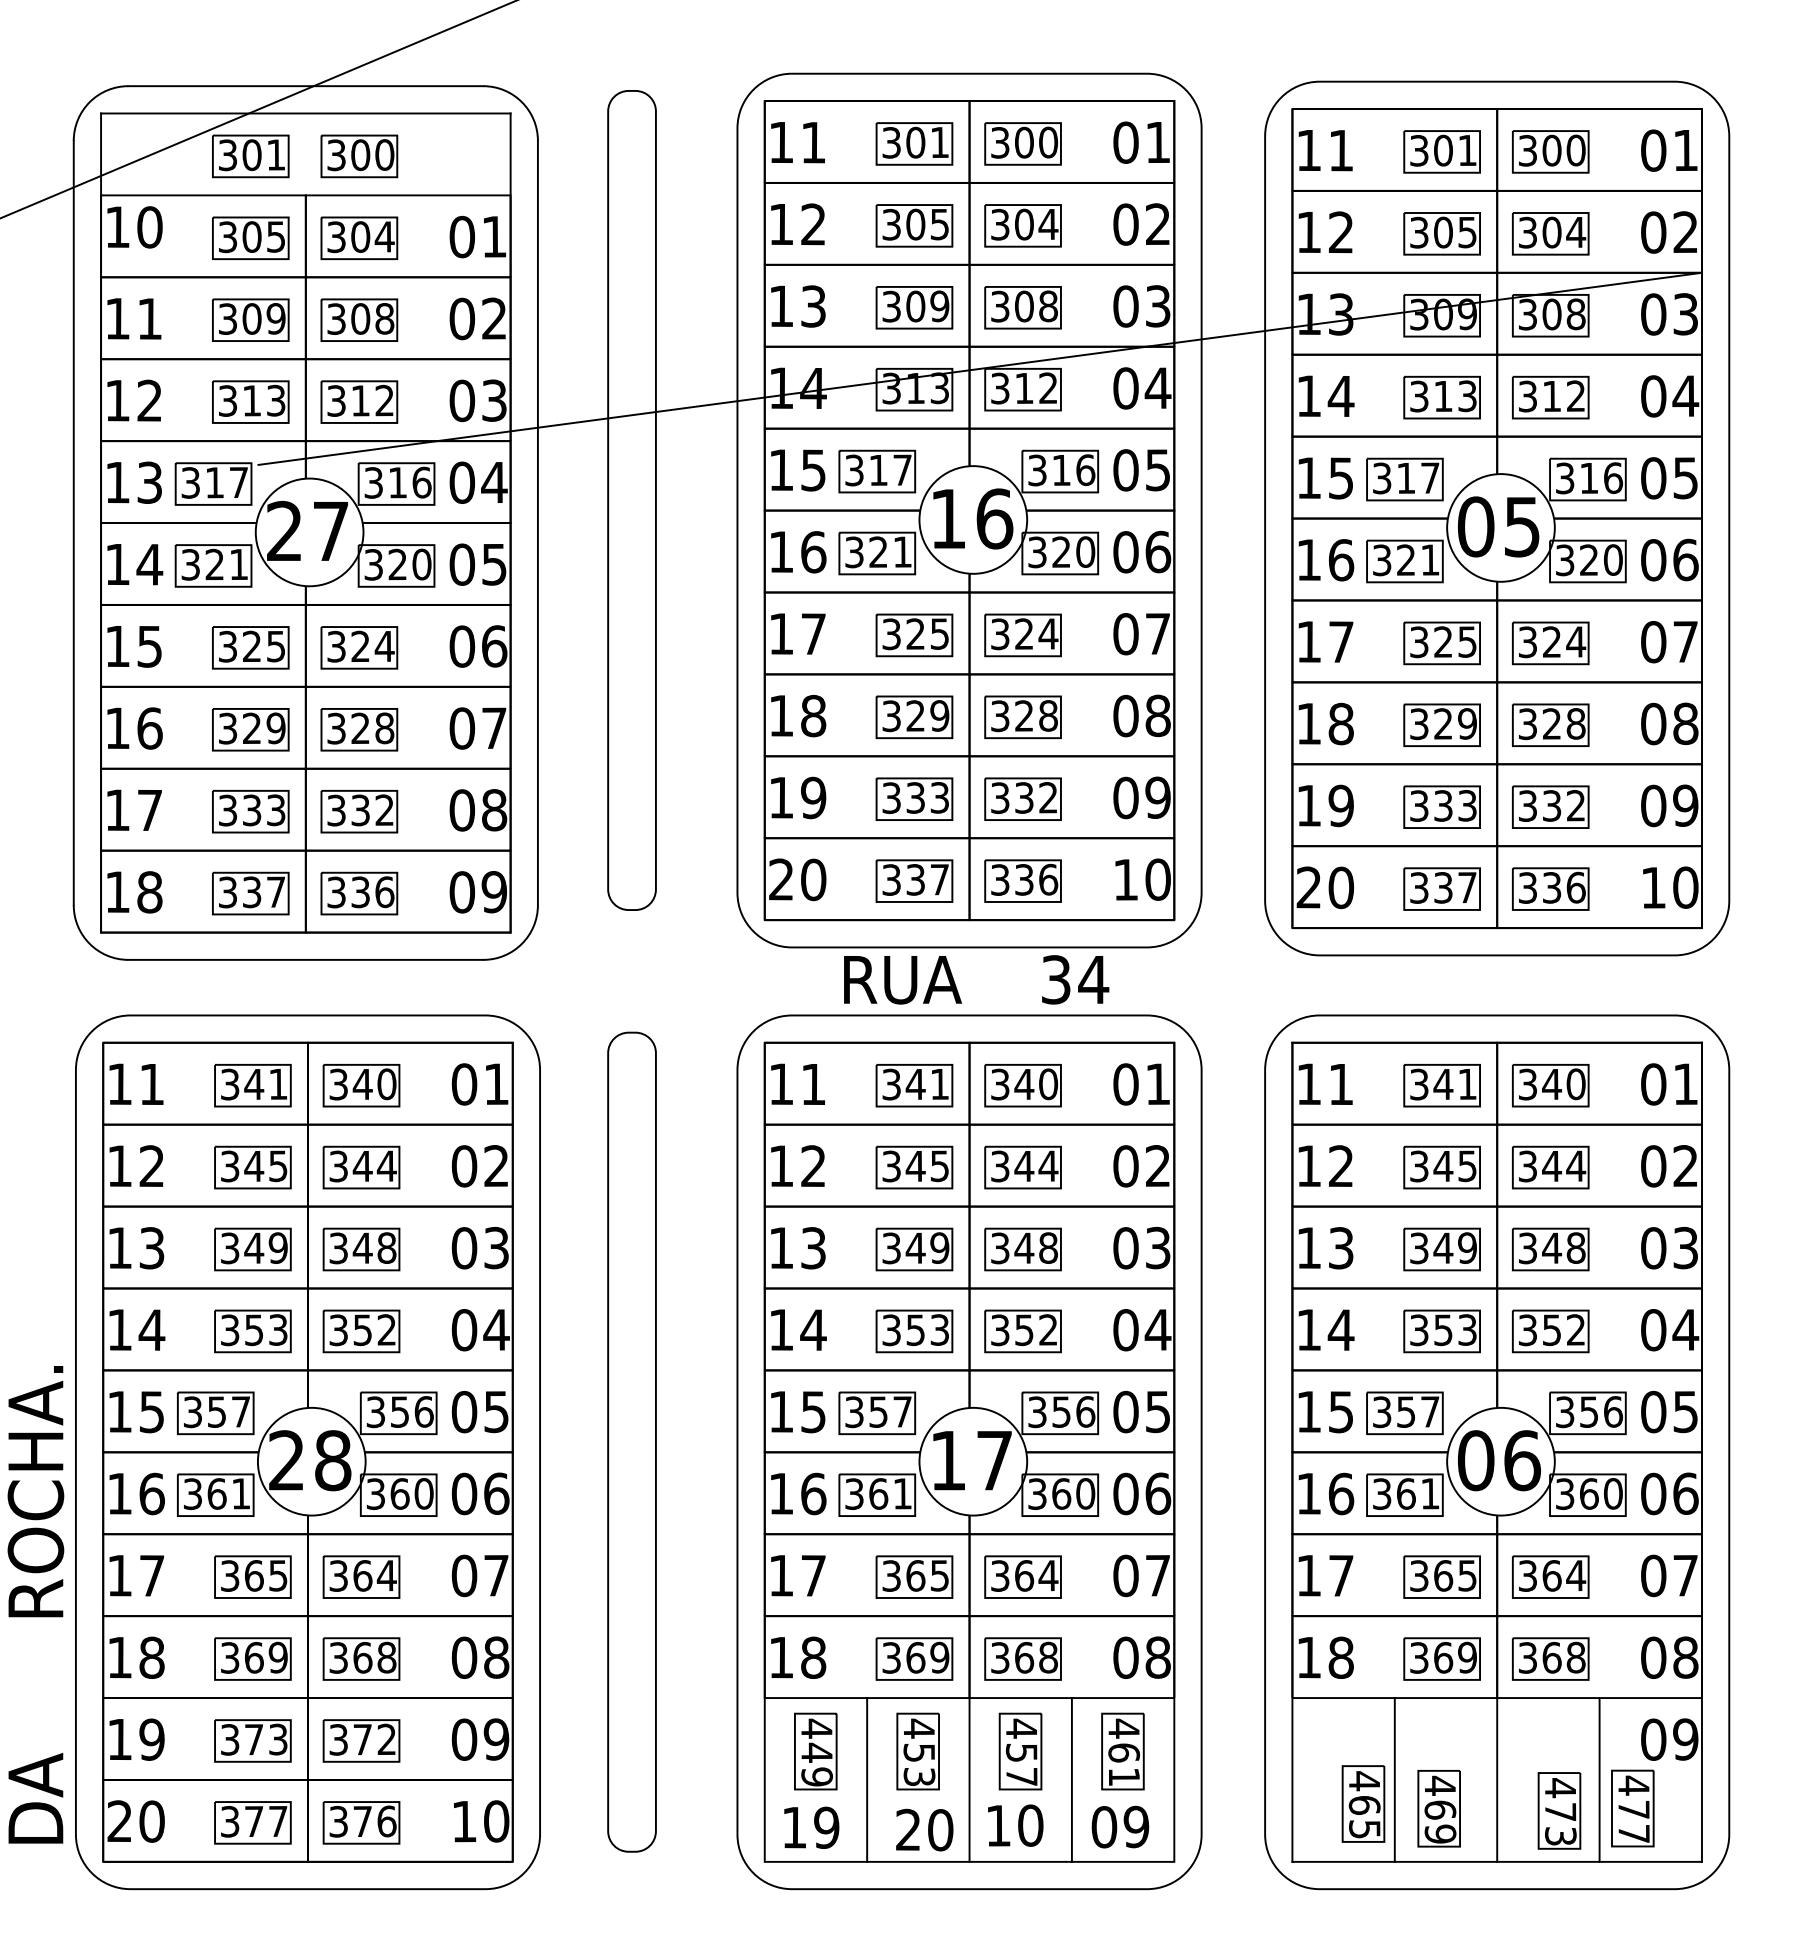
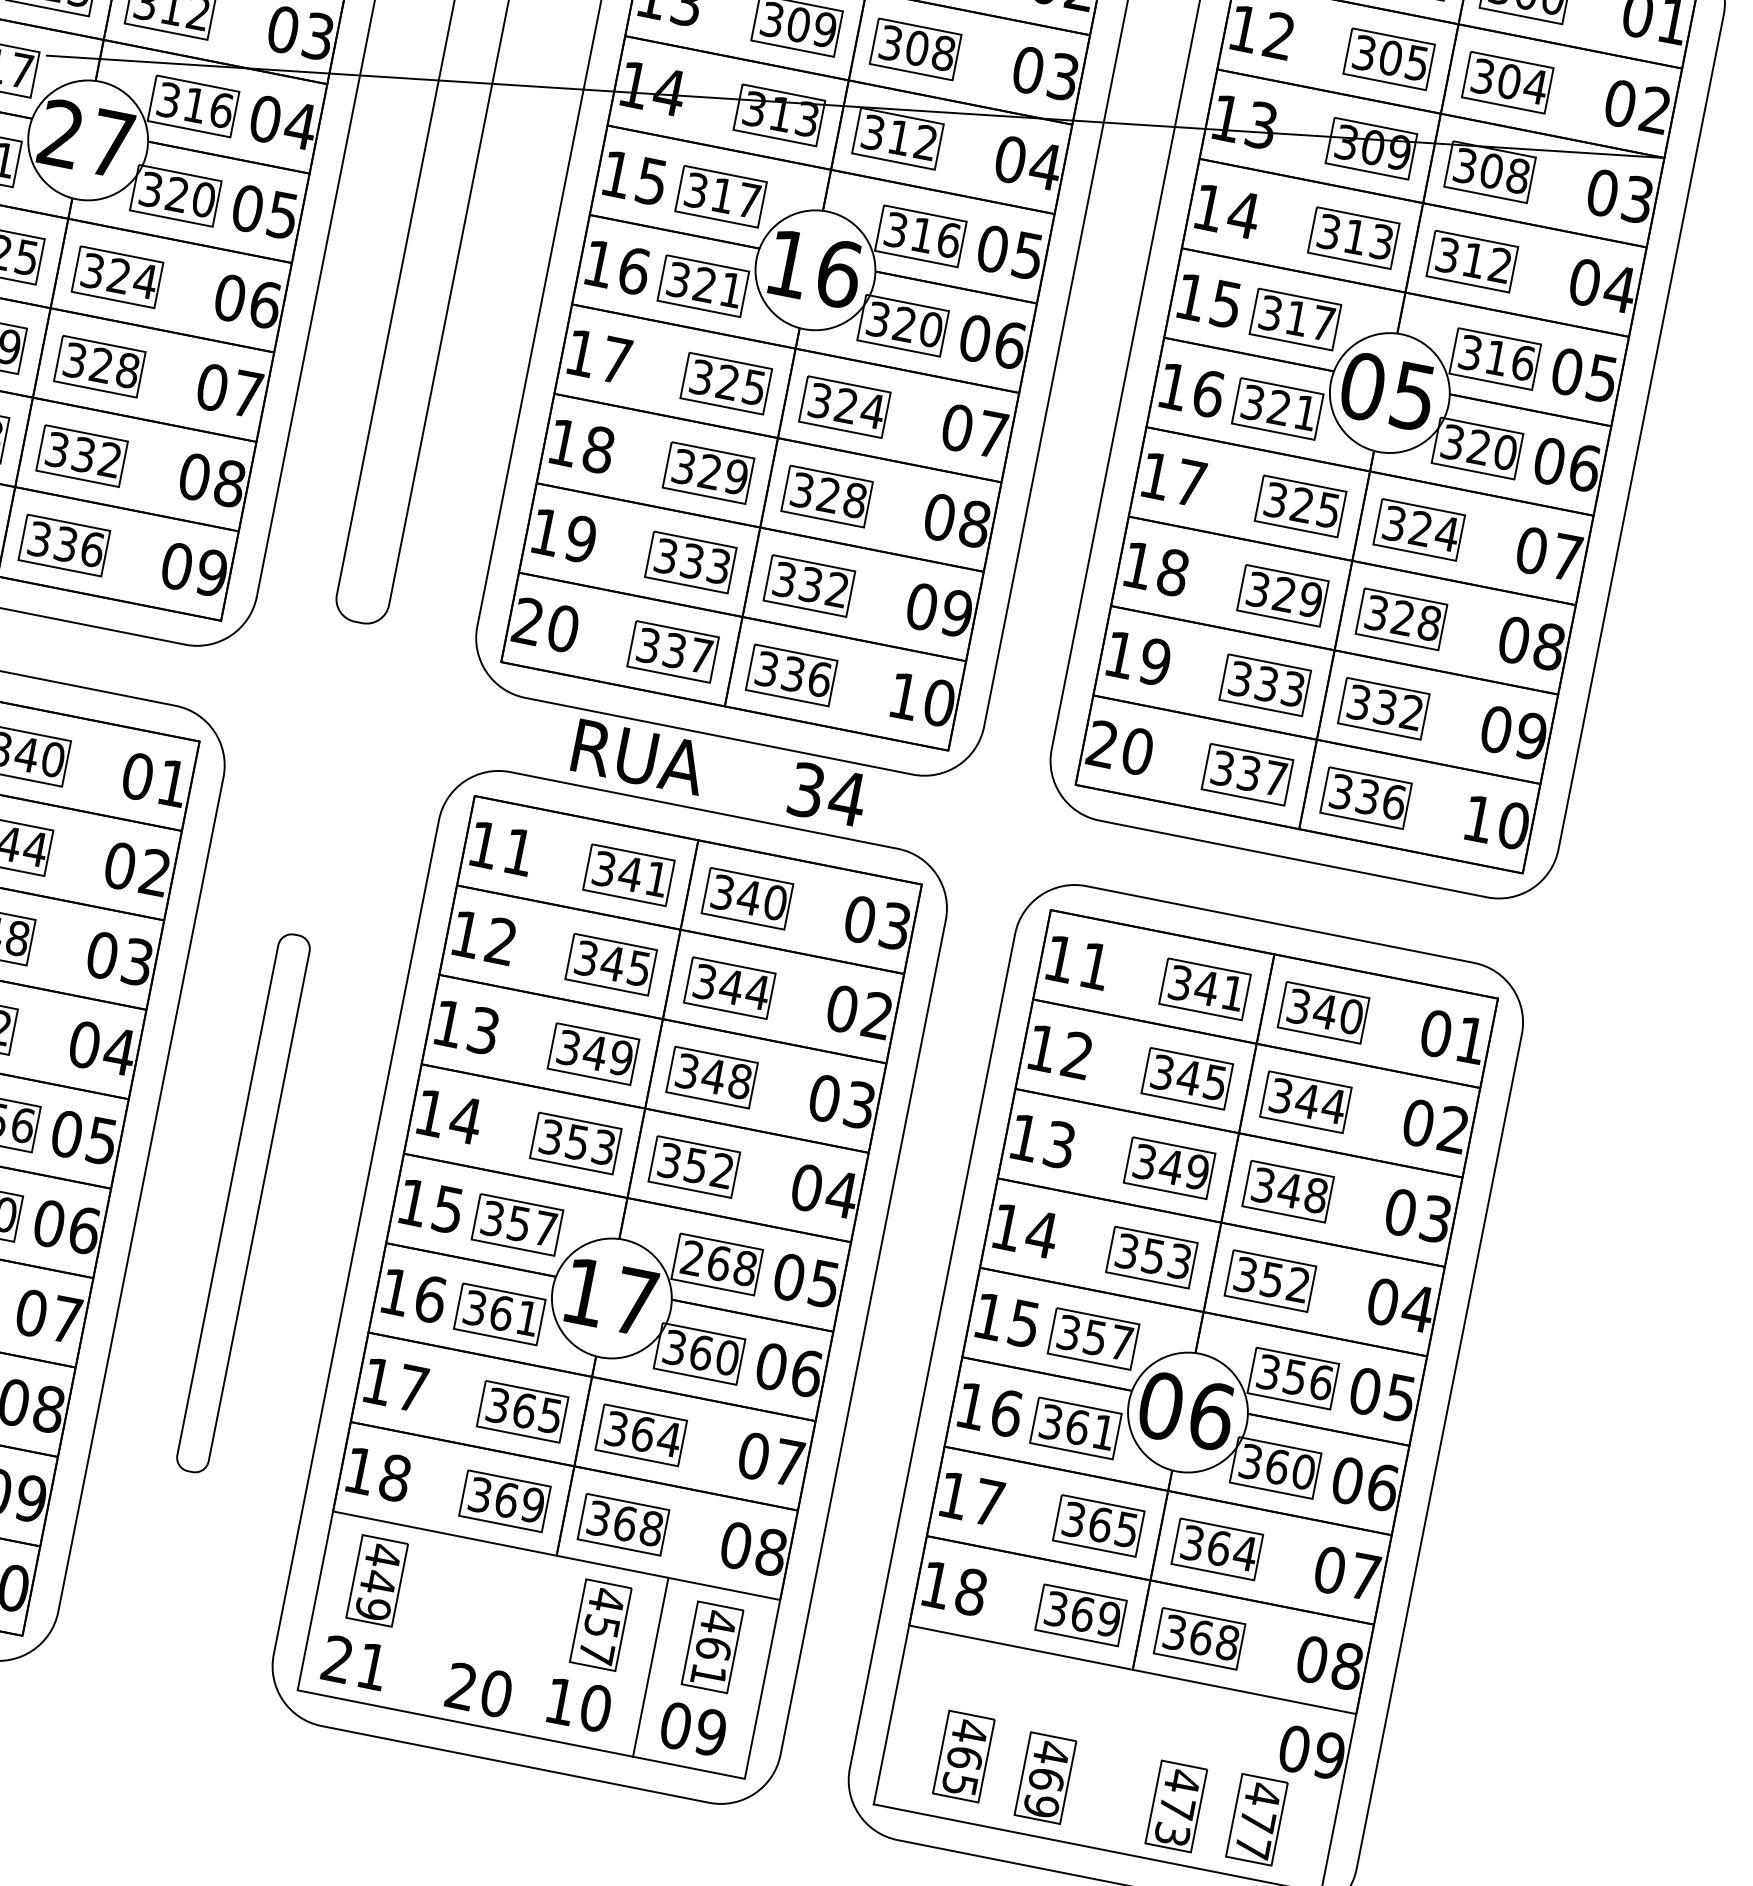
text: (1158, 1084) -> (895, 926), 01 -> 03
text: (1061, 1412) -> (718, 1263), 356 -> 268
part: (631, 1441) -> (243, 1202), size x0.6
part: (917, 1751) -> (488, 1602), removed
line: (867, 1779) -> (427, 1622), removed
line: (969, 1779) -> (539, 1644), removed
line: (1394, 1779) -> (1003, 1736), removed
line: (1497, 1779) -> (1115, 1758), removed
line: (1599, 1779) -> (1226, 1780), removed
text: (810, 1827) -> (355, 1662), 19 -> 21

